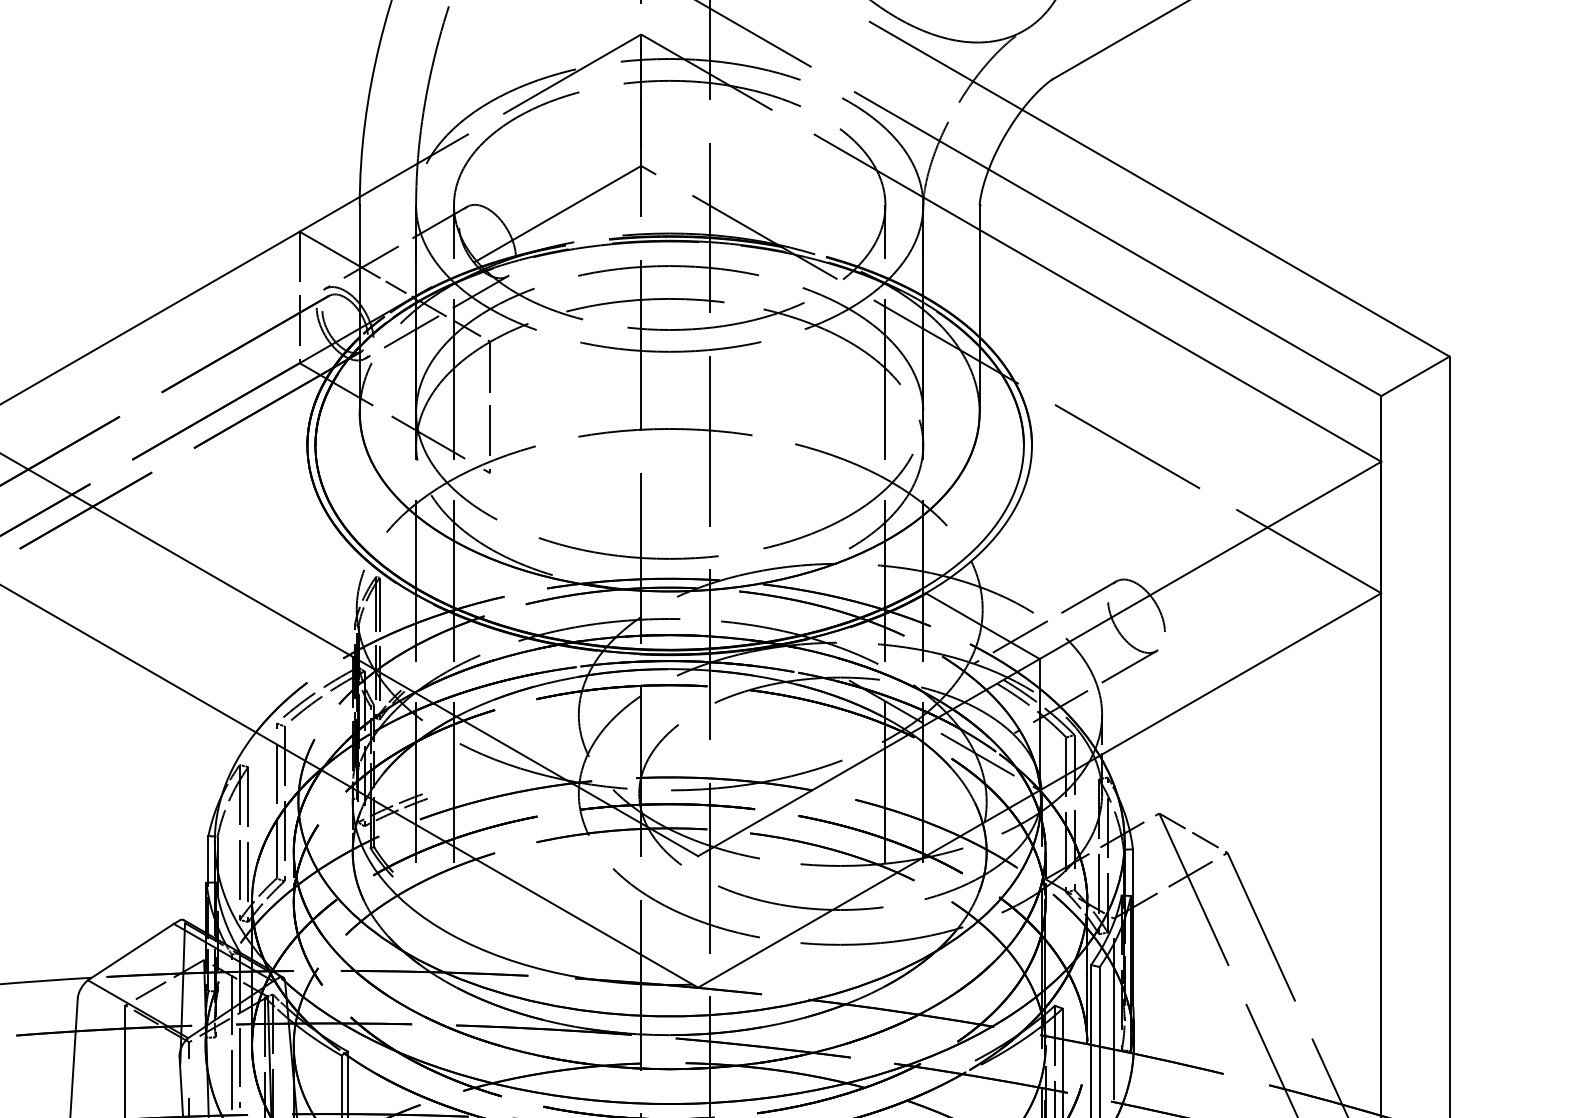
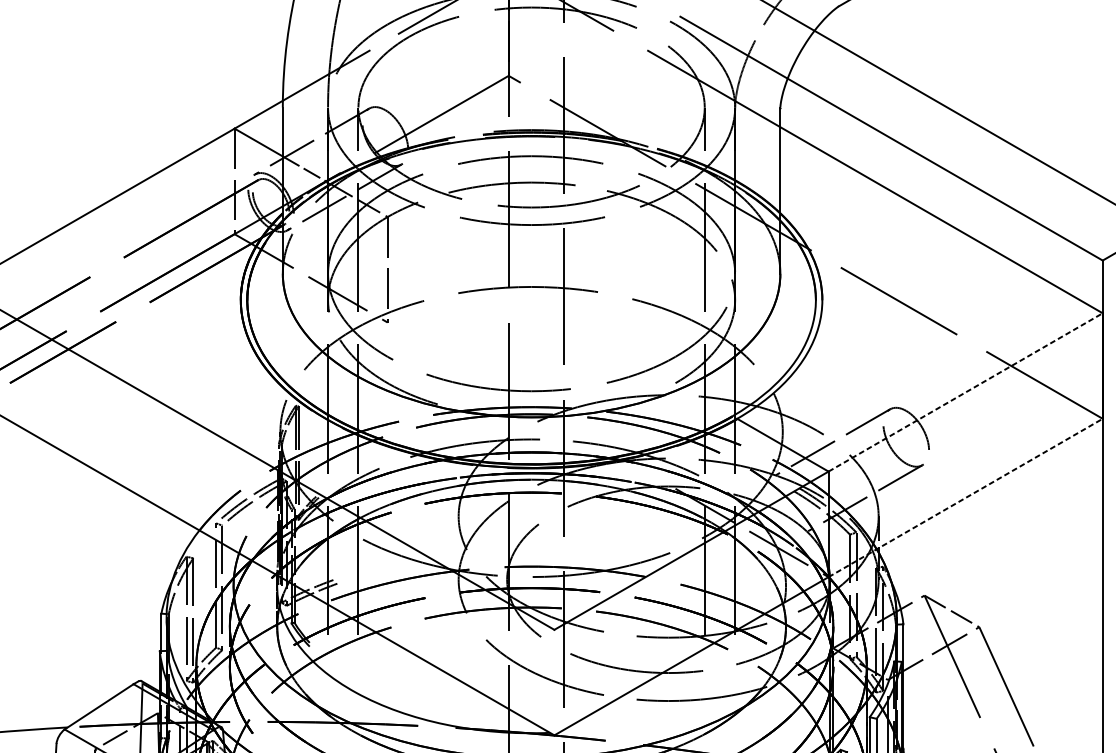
line: (1210, 560) -> (965, 392), solid -> dashed
line: (1210, 691) -> (965, 497), solid -> dashed

